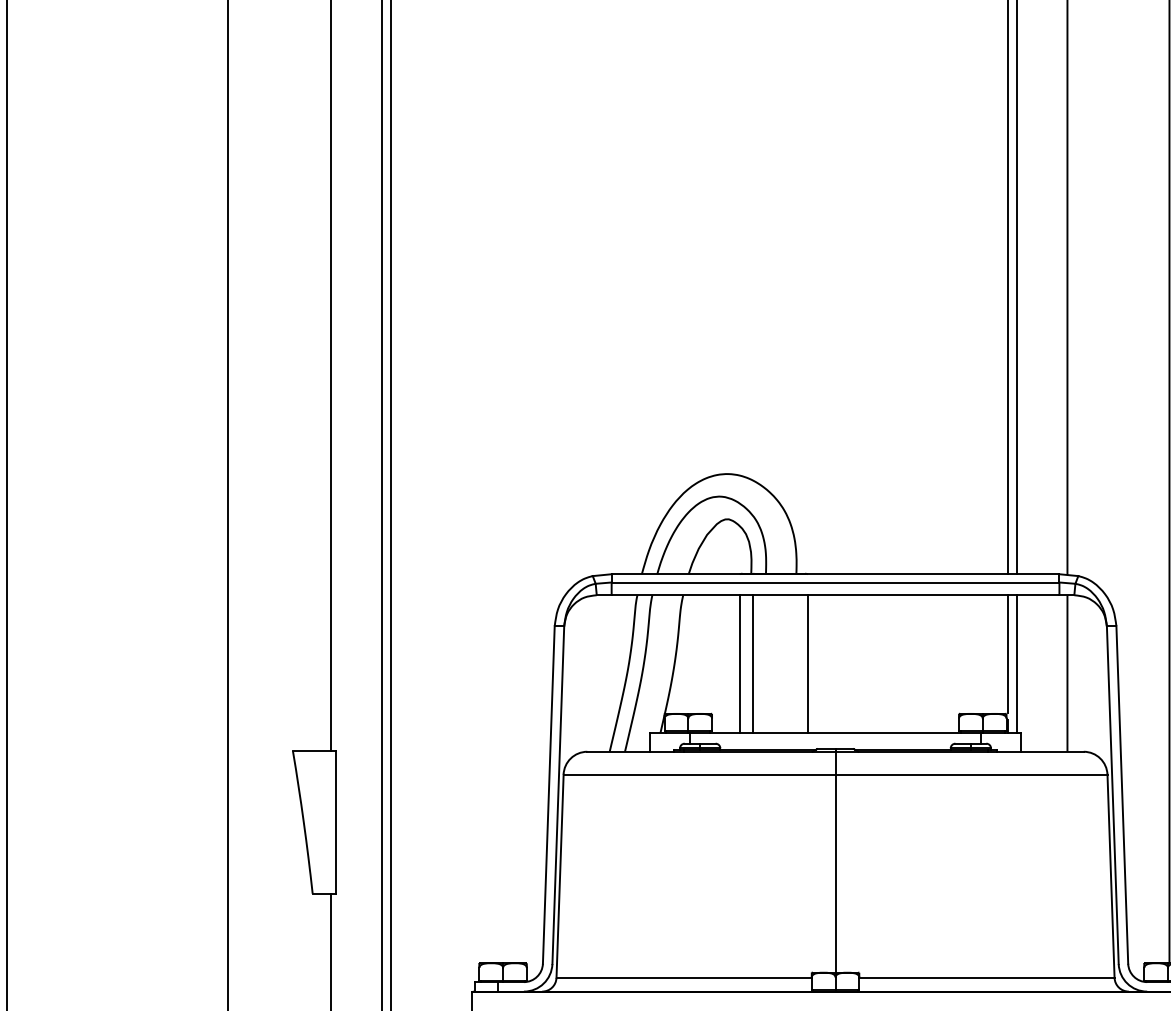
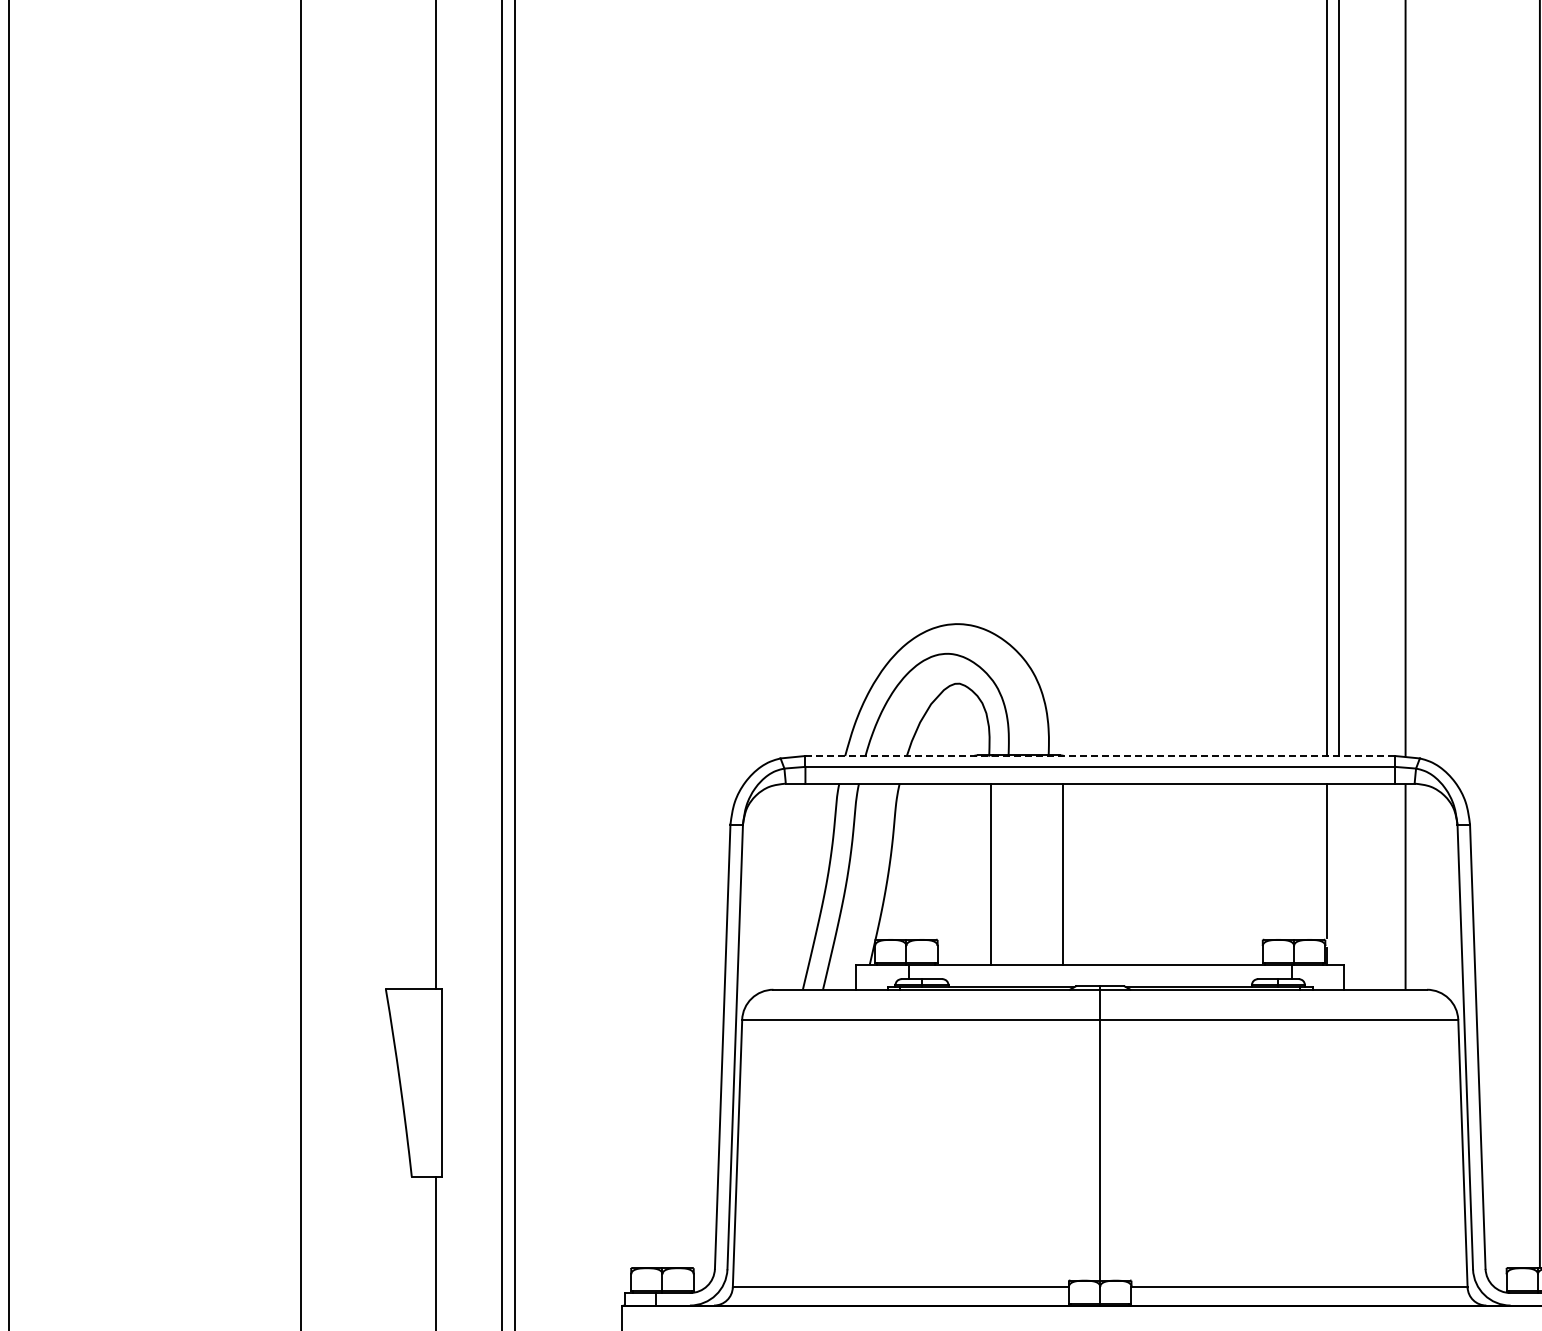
line: (835, 574) -> (1100, 756), solid -> dashed
line: (740, 663) -> (974, 873), removed
line: (1017, 663) -> (1339, 873), removed

